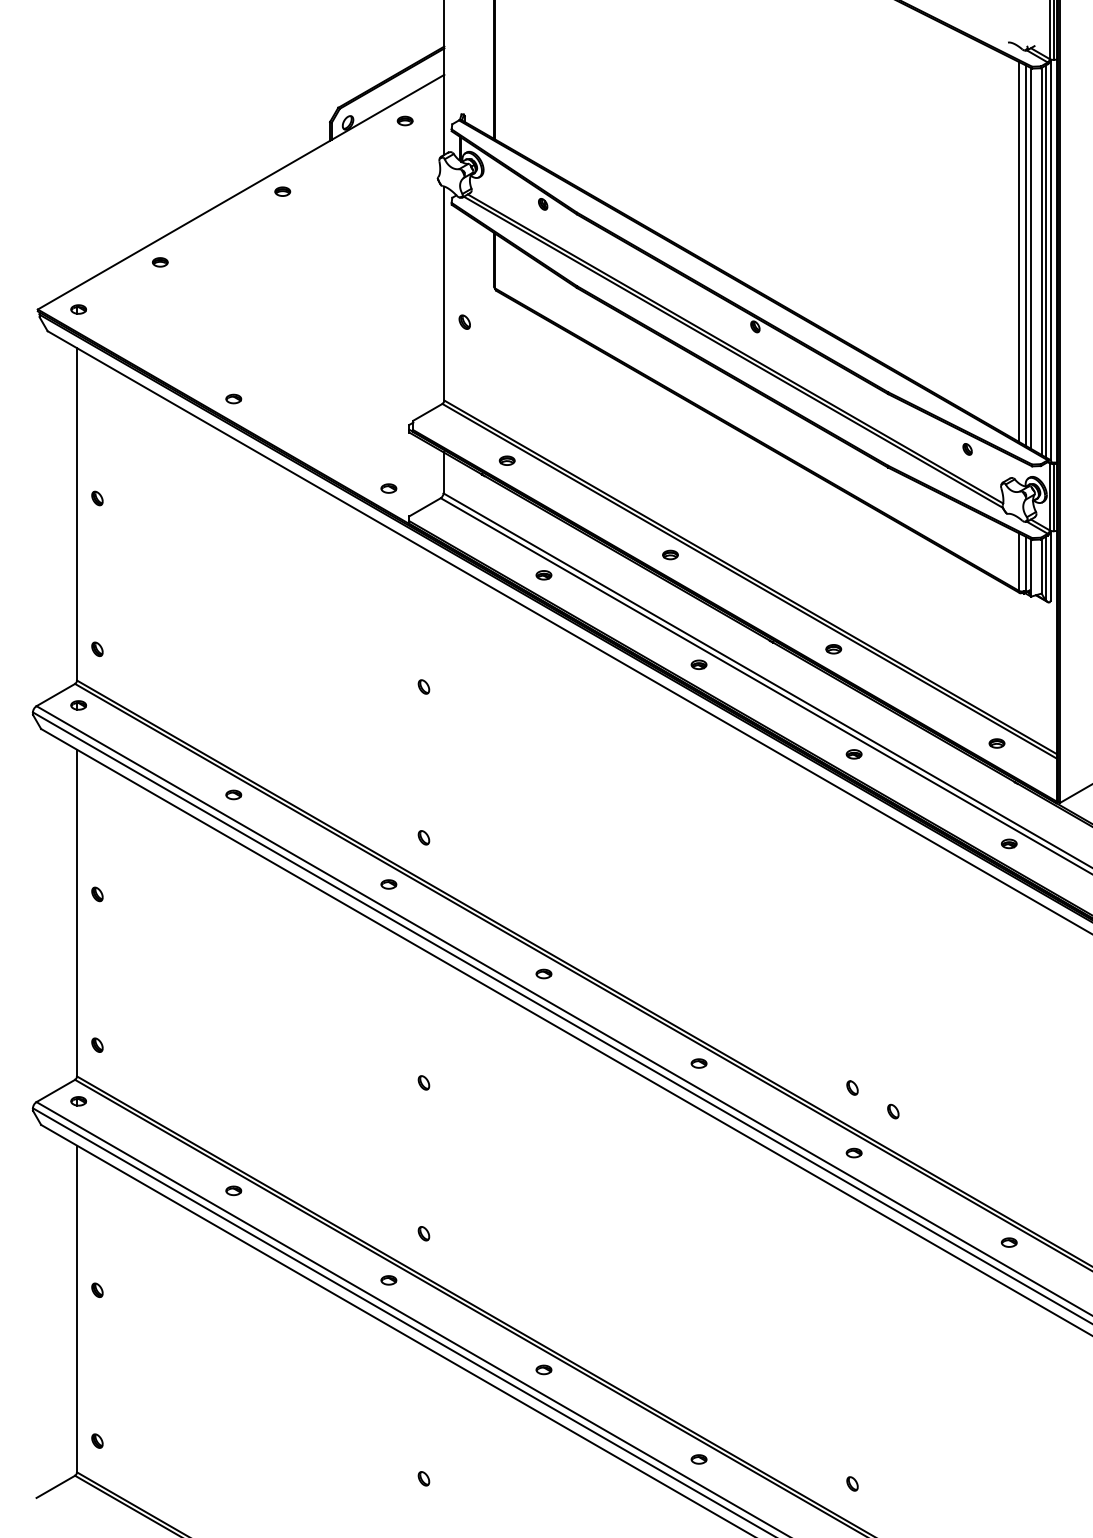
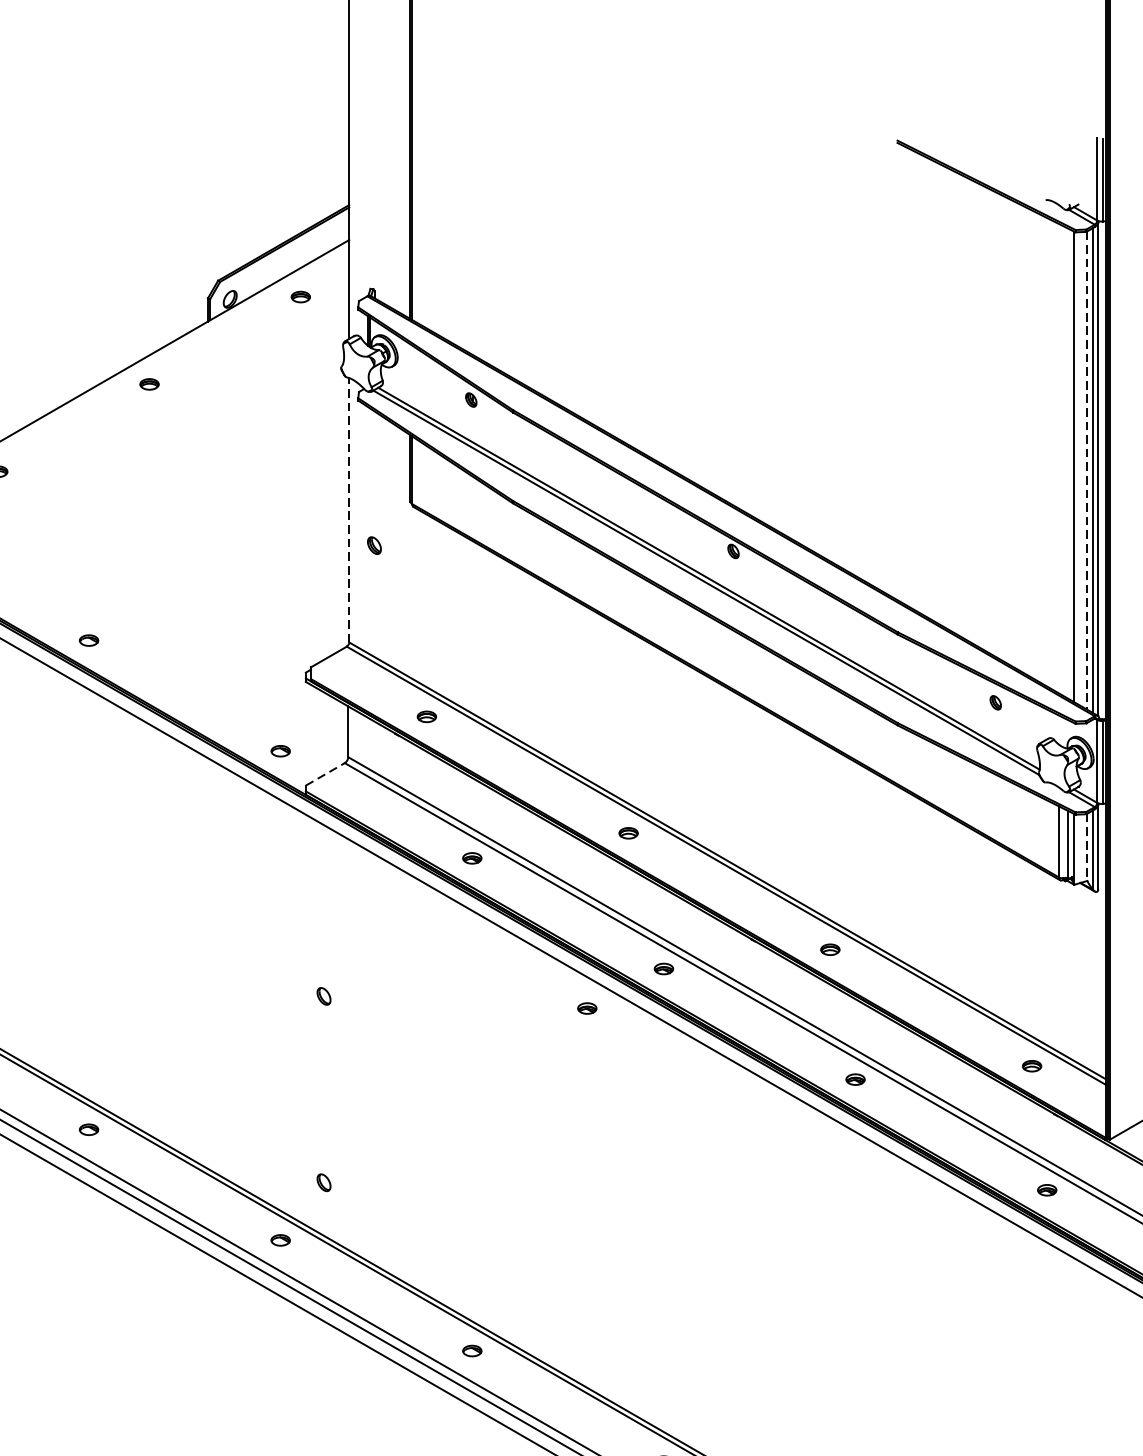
line: (1018, 251) -> (1058, 458), removed
line: (1025, 255) -> (1067, 463), removed
line: (1041, 261) -> (1087, 470), solid -> dashed
line: (444, 293) -> (349, 510), solid -> dashed
line: (425, 507) -> (325, 774), solid -> dashed
line: (1041, 566) -> (1087, 847), solid -> dashed
part: (636, 696) -> (586, 1008), added

